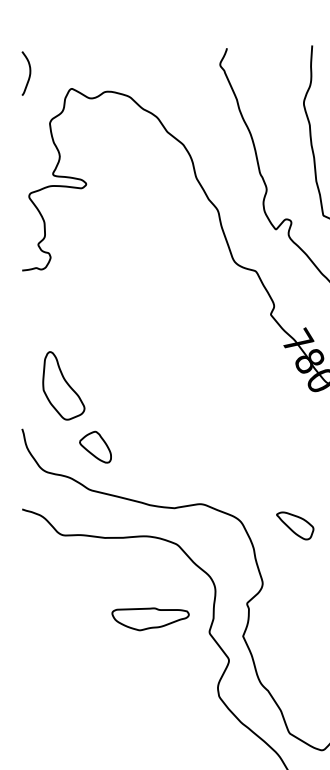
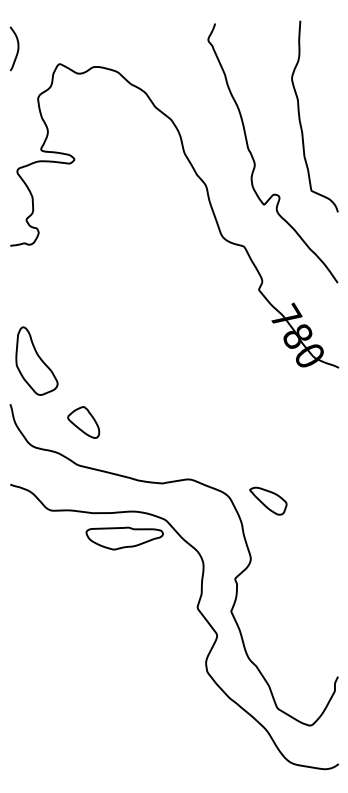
part: (63, 385) -> (36, 360), moved
part: (295, 525) -> (268, 500), moved
part: (150, 619) -> (124, 538), moved

